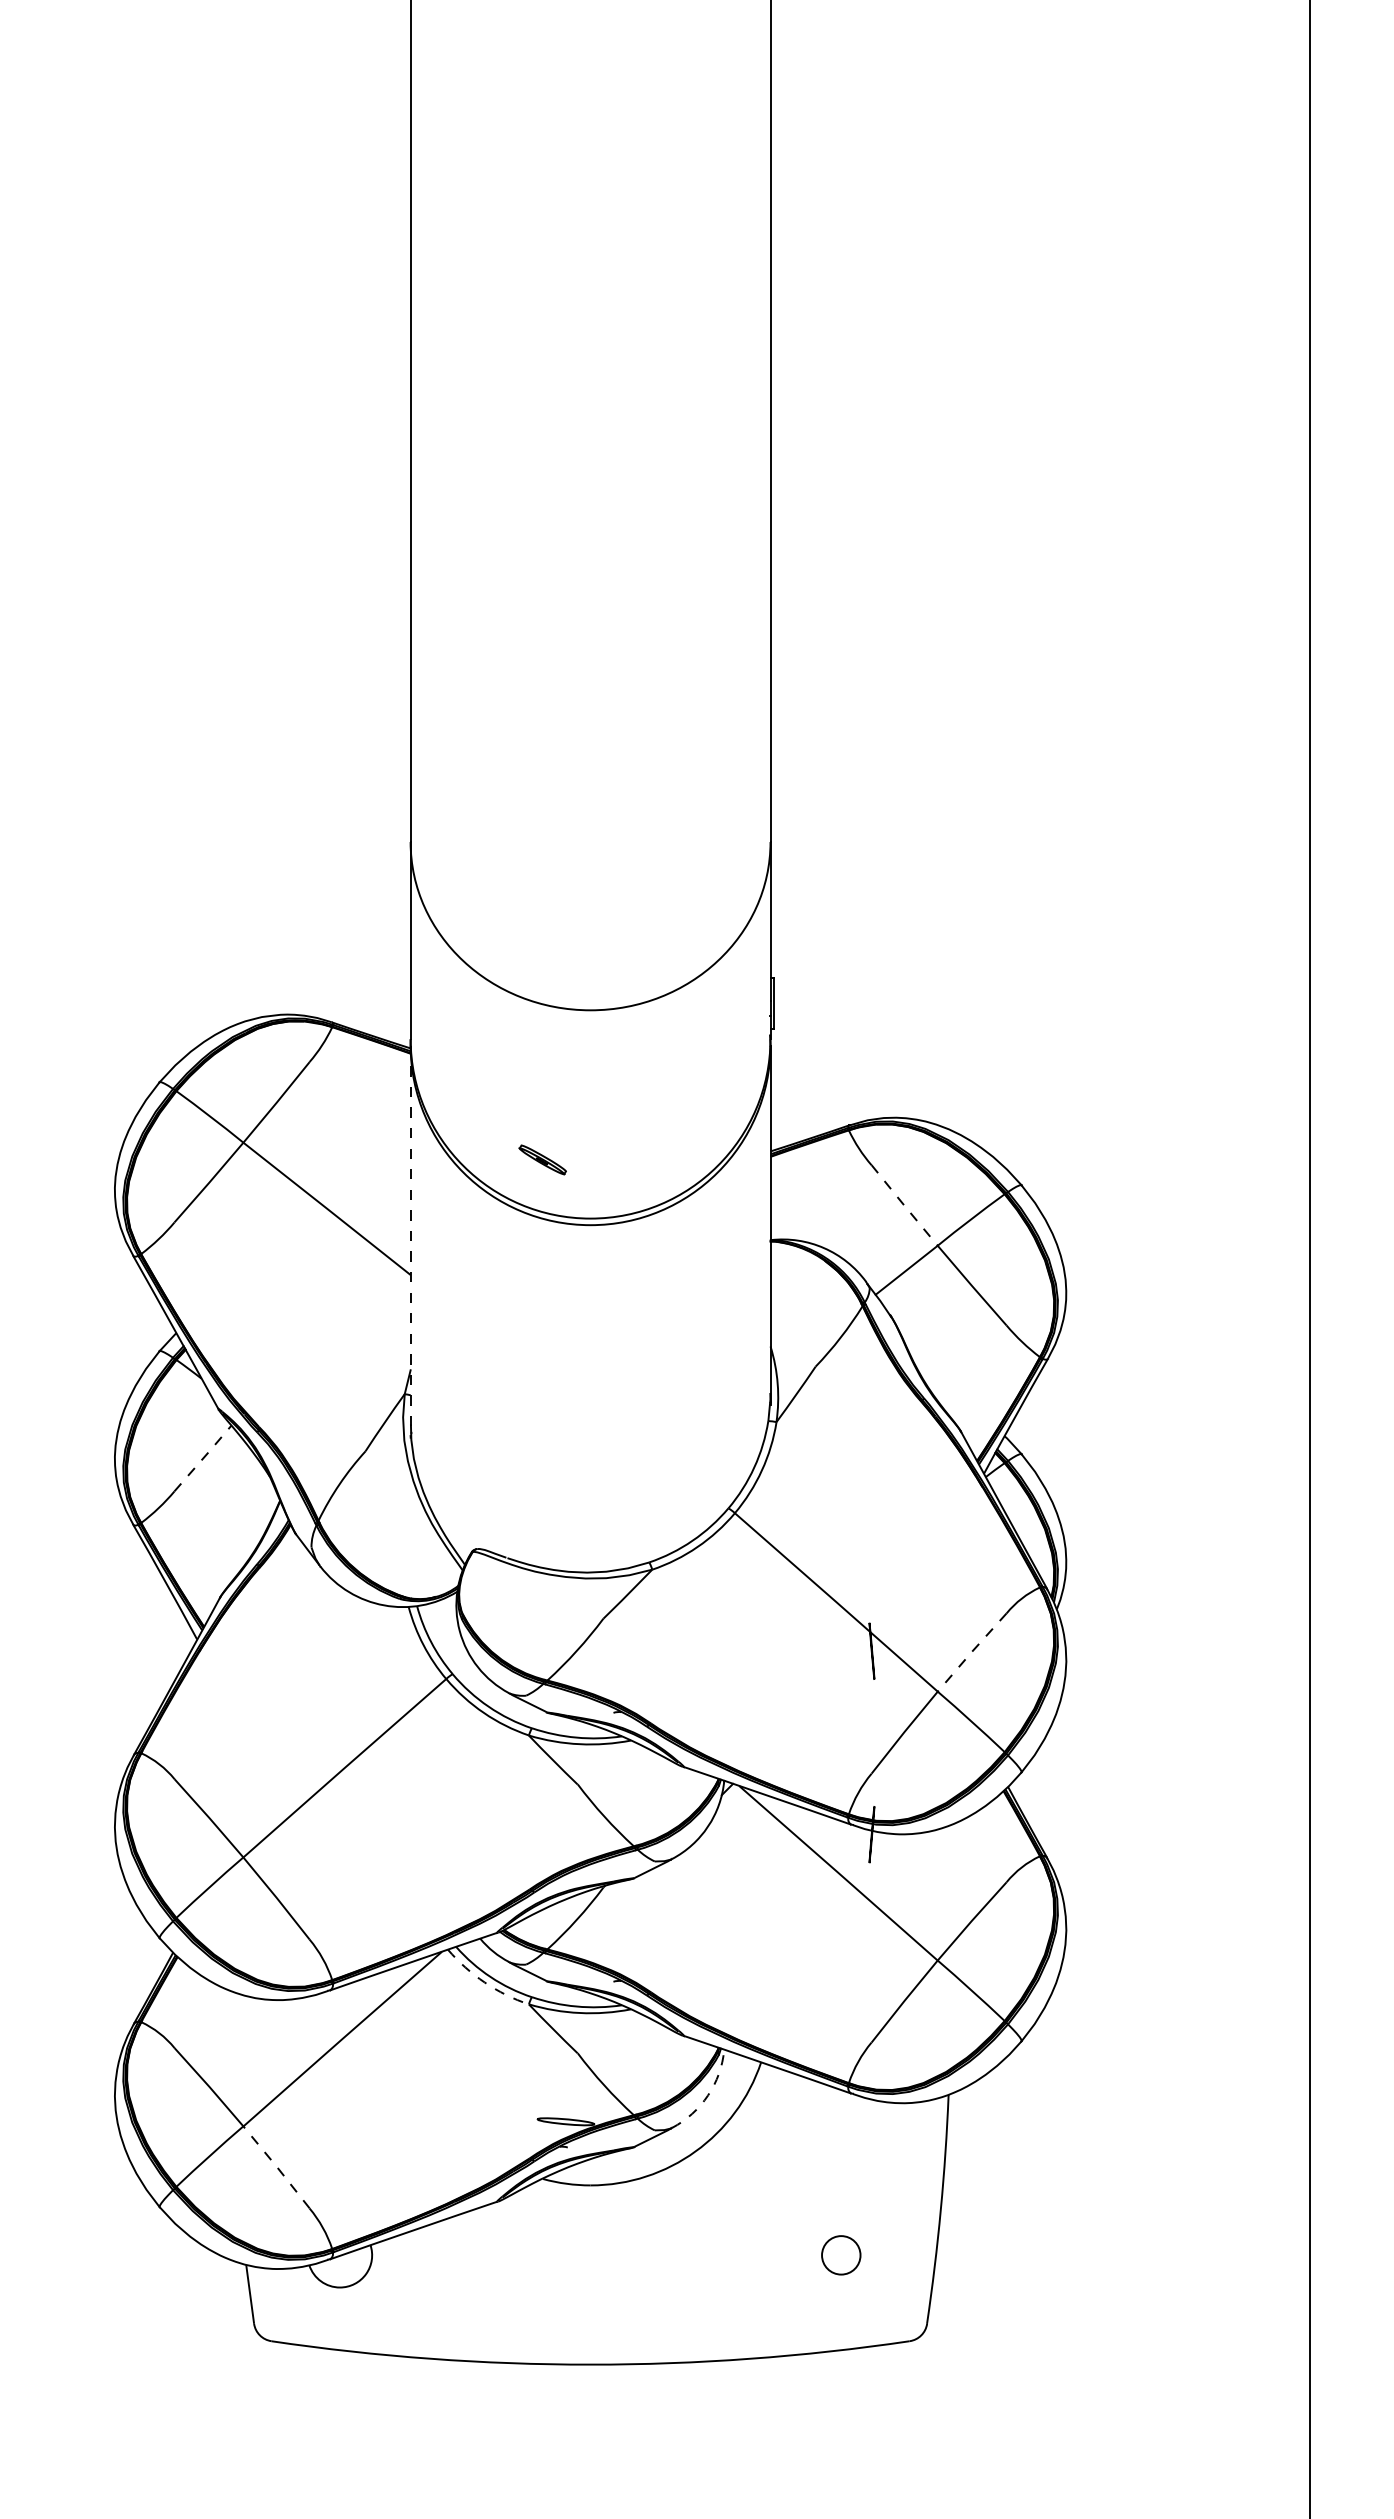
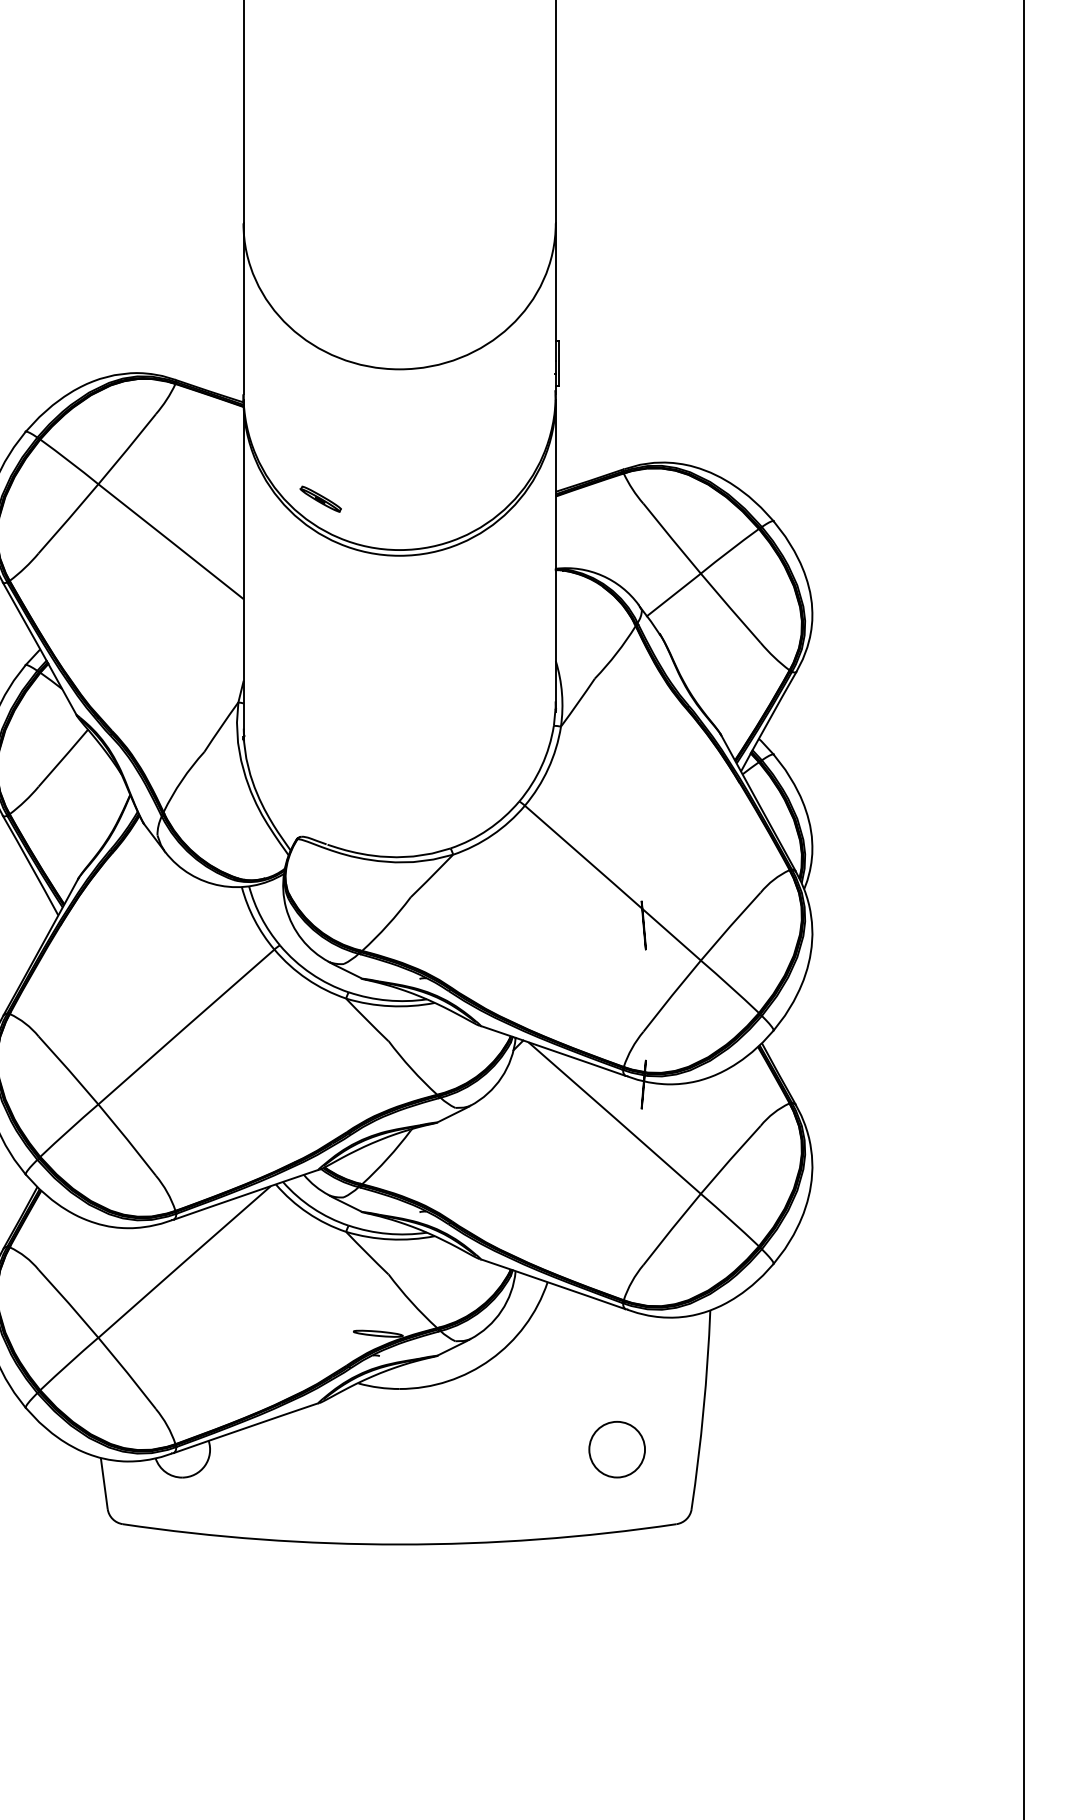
part: (542, 1159) -> (320, 498), moved
line: (904, 1205) -> (672, 538), dashed -> solid
line: (410, 1241) -> (243, 569), dashed -> solid
line: (203, 1457) -> (63, 757), dashed -> solid
line: (971, 1652) -> (730, 926), dashed -> solid
arc: (484, 1982) -> (307, 1212), dashed -> solid
arc: (708, 2095) -> (501, 1310), dashed -> solid
line: (276, 2166) -> (127, 1372), dashed -> solid
circle: (841, 2255) -> (617, 1449), size x1.67

